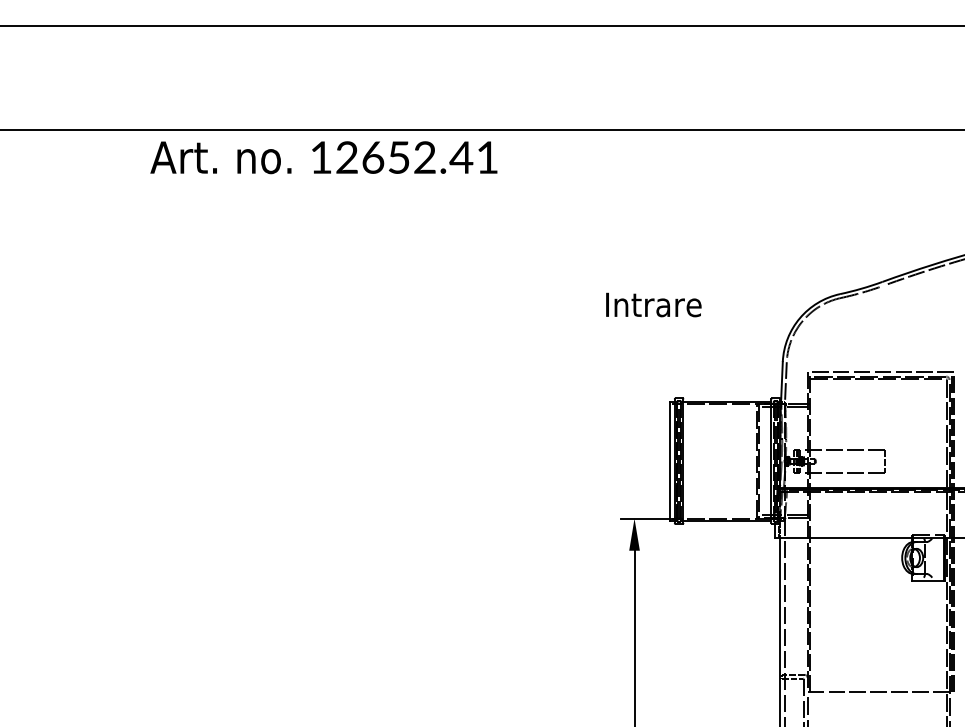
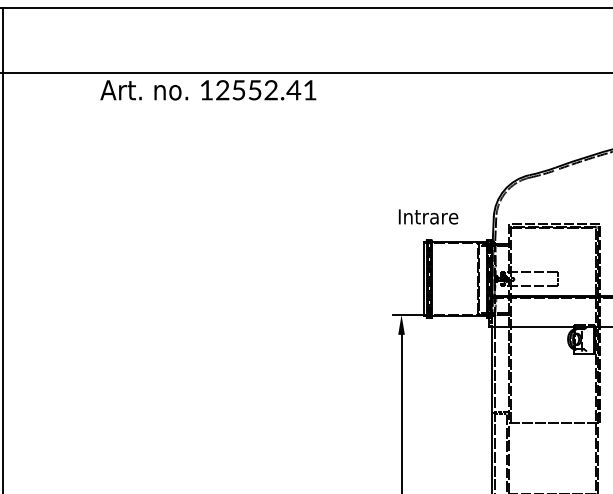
text: (372, 157) -> (238, 90), 12652.41 -> 12552.41
text: (653, 304) -> (428, 216), moved

